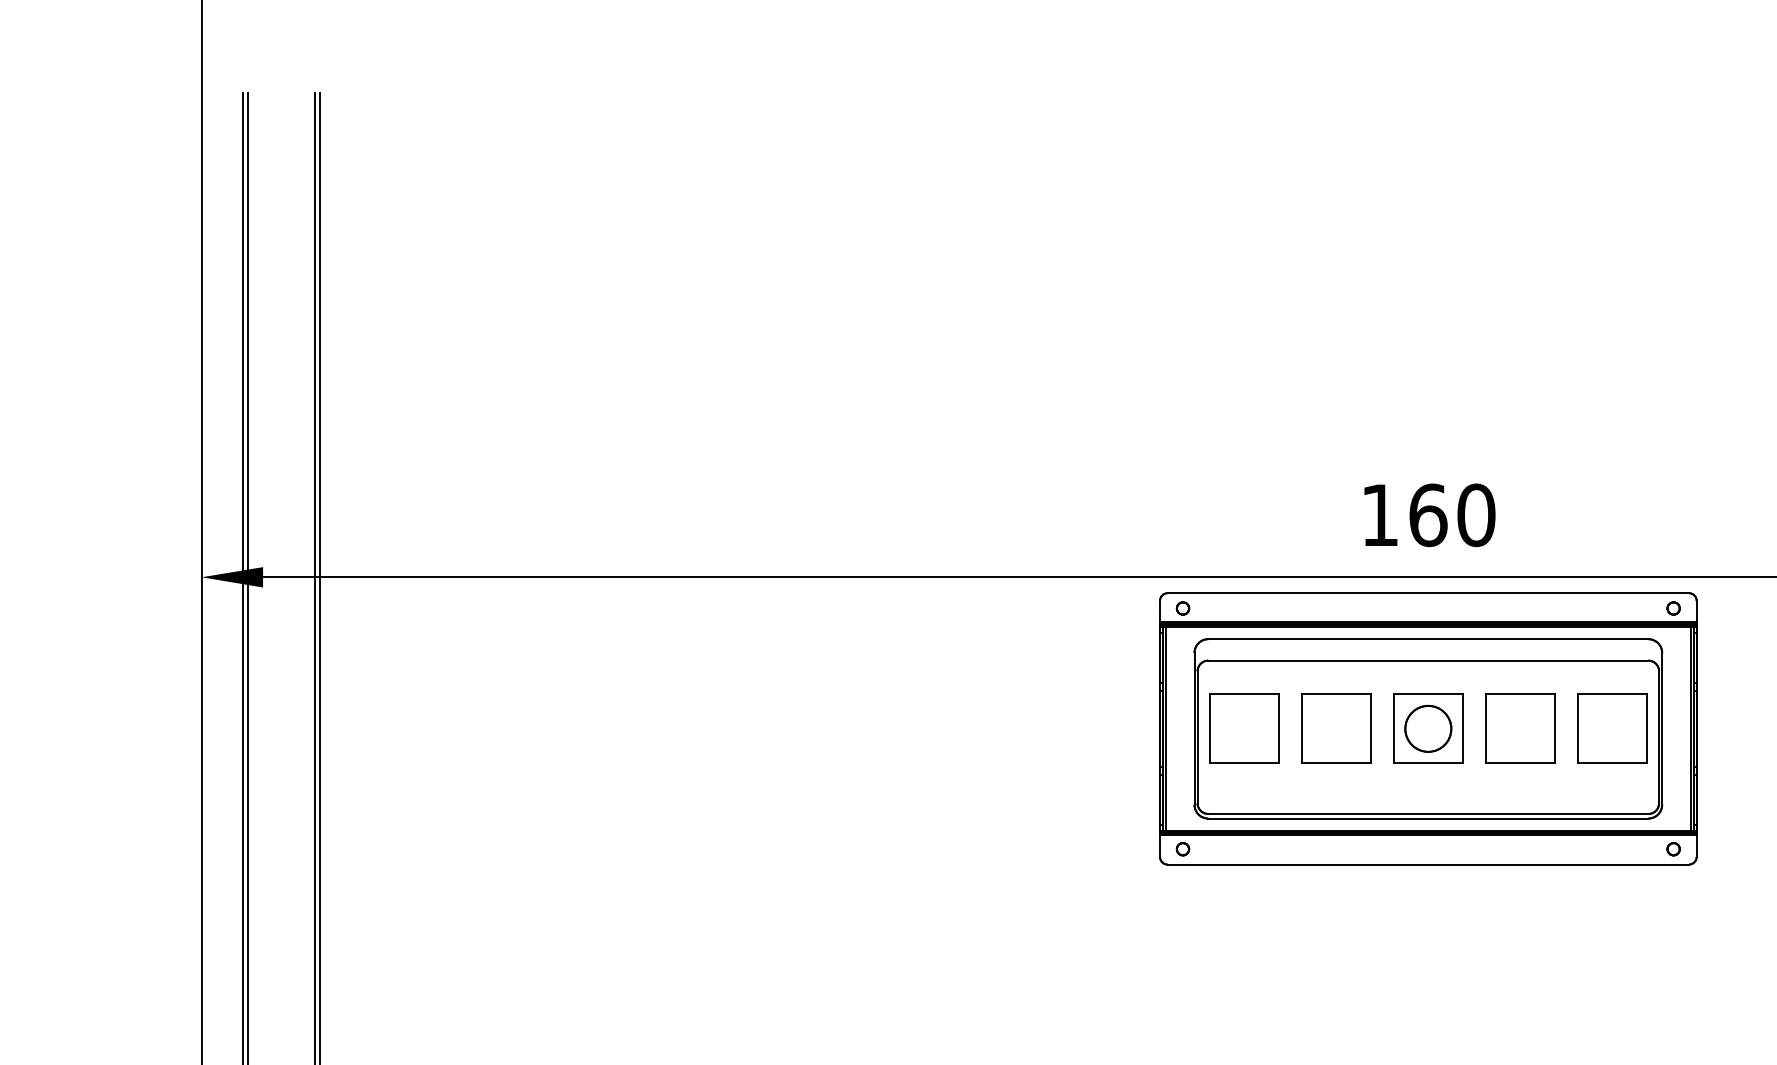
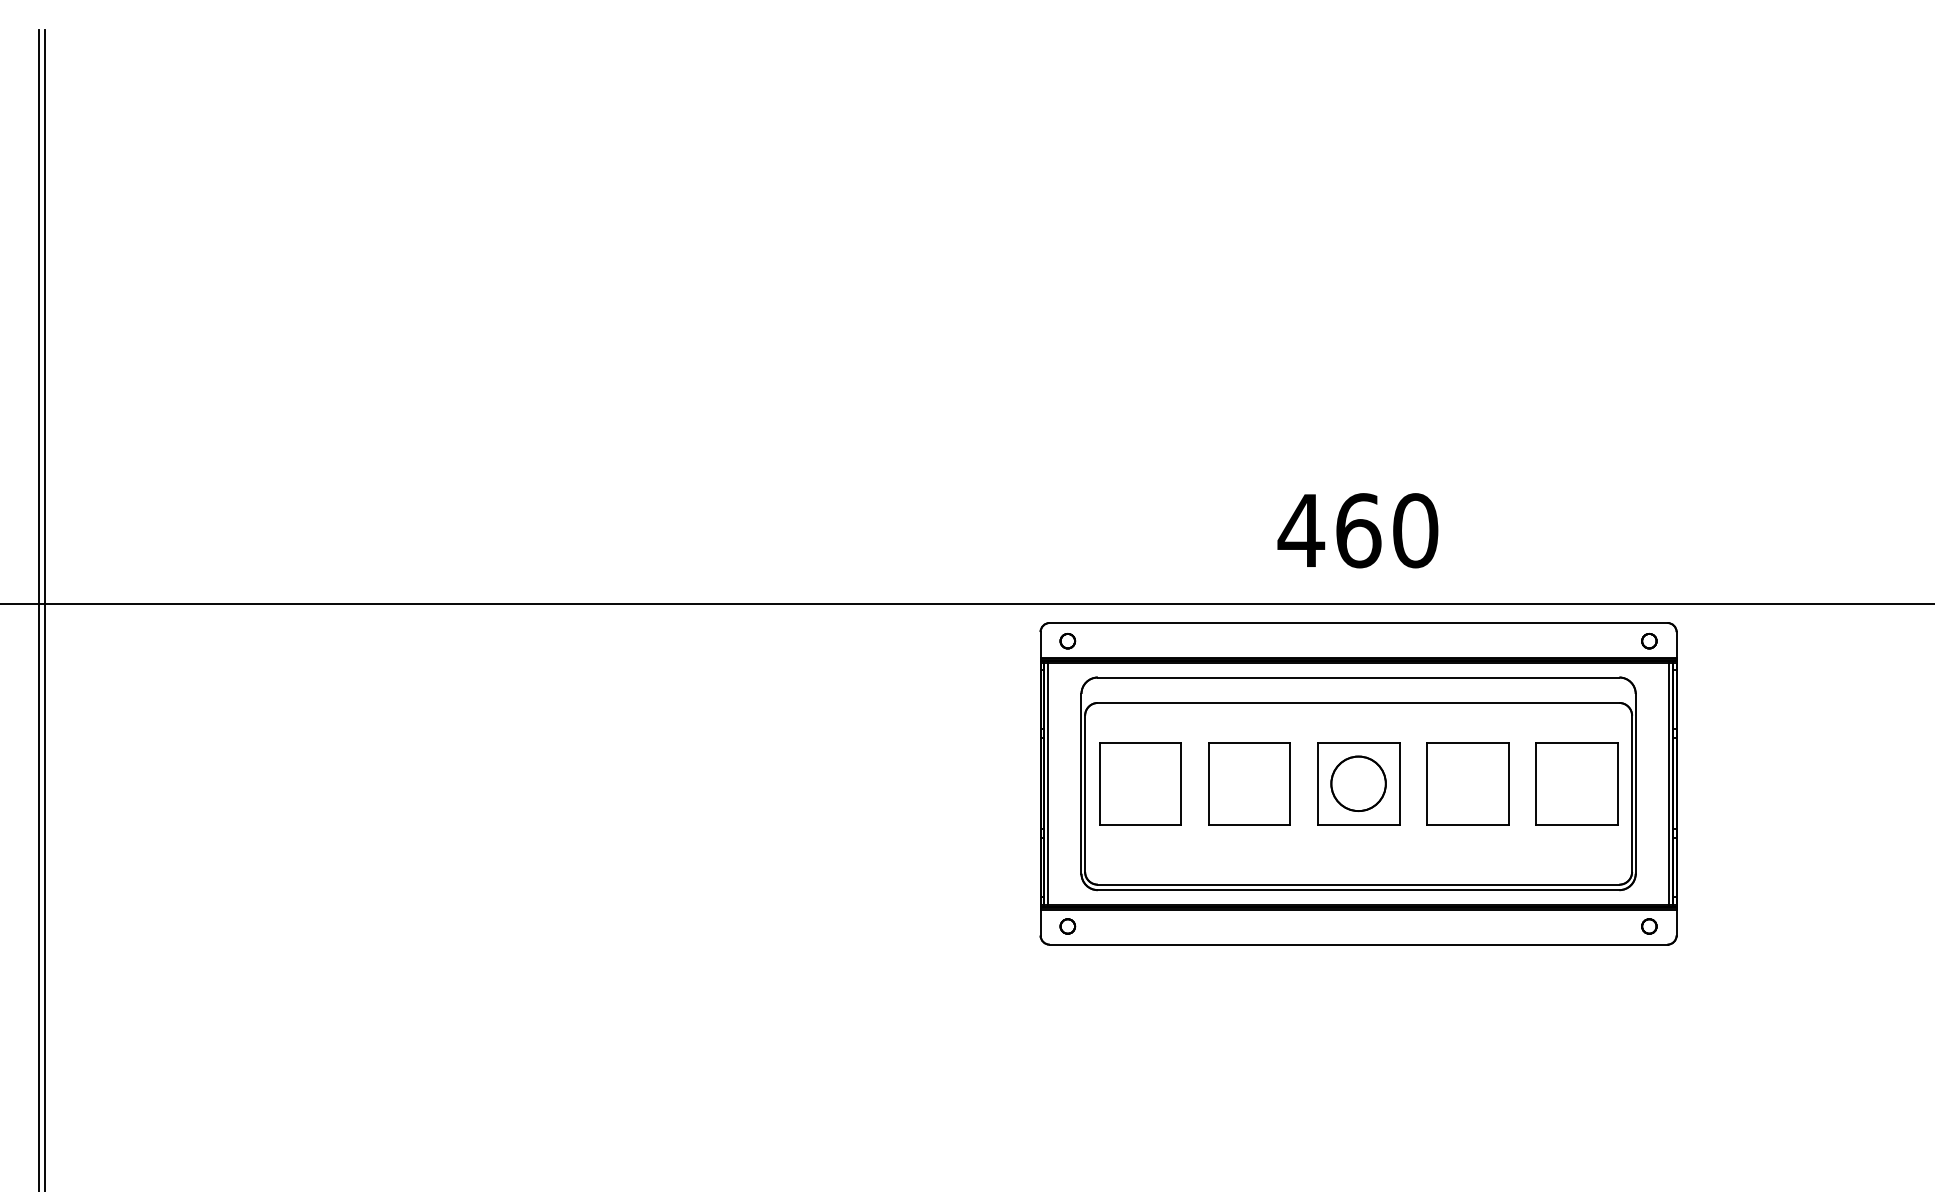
text: (1379, 514) -> (1300, 529), 160 -> 460

